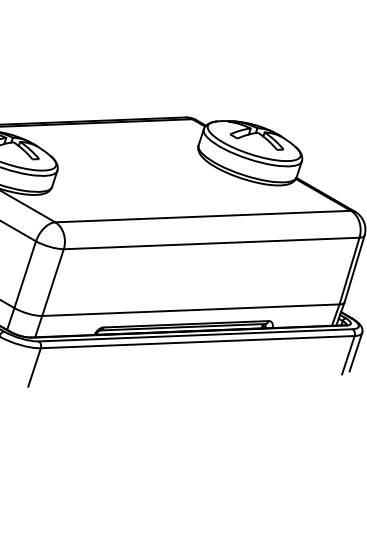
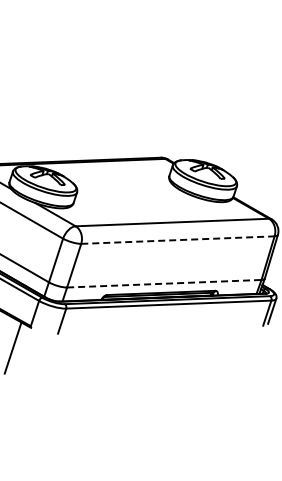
line: (211, 244) -> (177, 240), solid -> dashed
line: (191, 309) -> (164, 283), solid -> dashed

